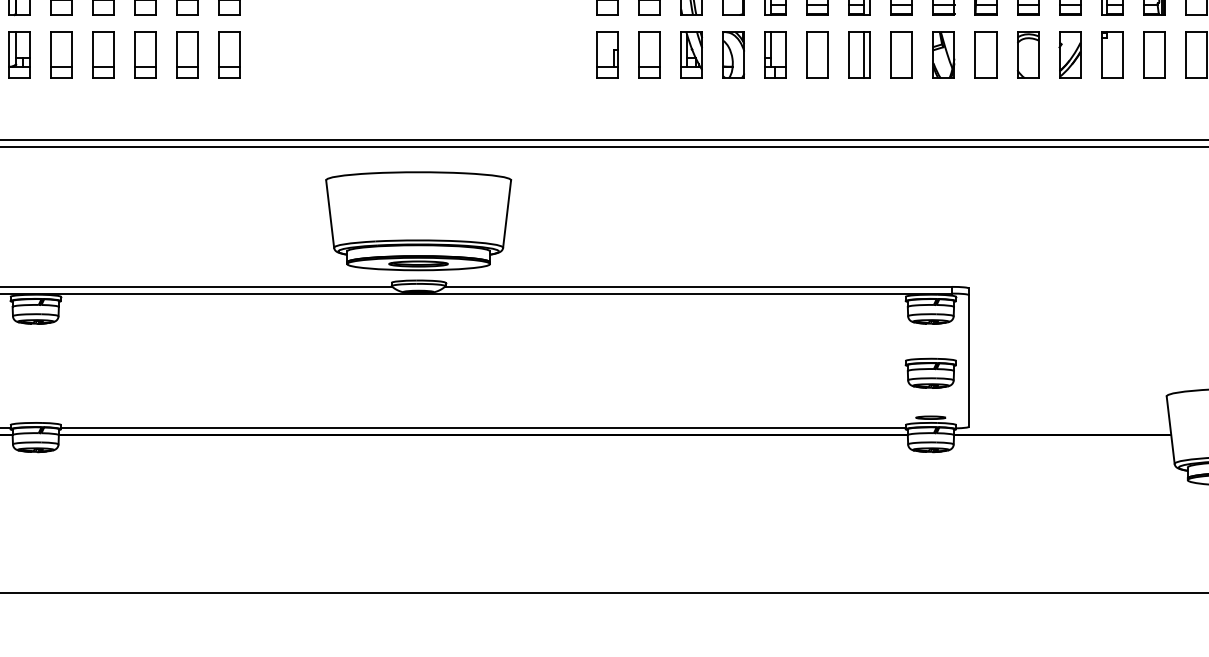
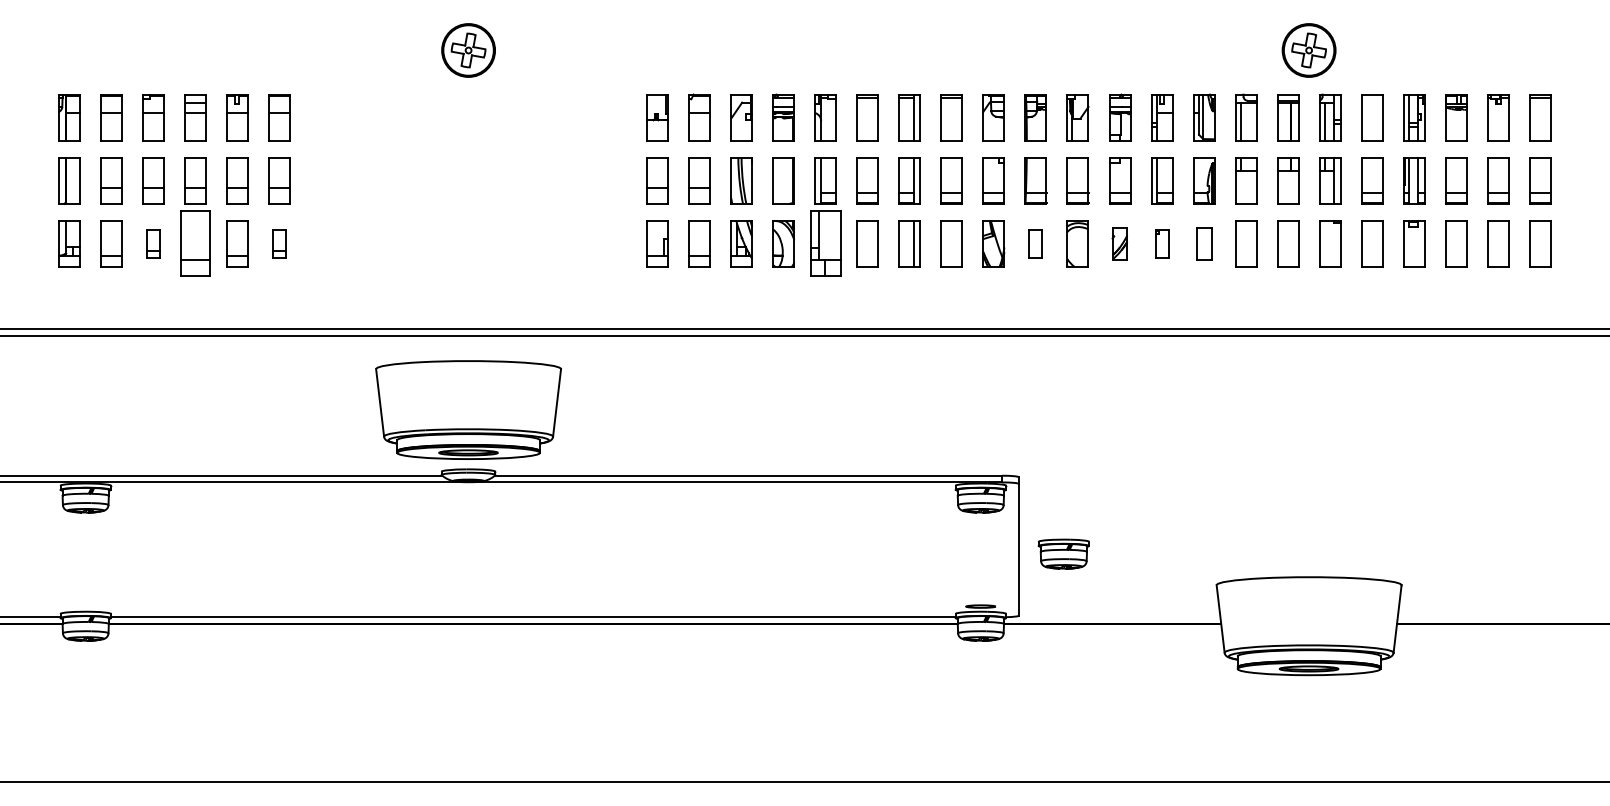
part: (103, 54) -> (153, 243), size x0.6
part: (145, 54) -> (195, 243), size x1.4
part: (229, 54) -> (279, 243), size x0.6
part: (775, 54) -> (825, 243), size x1.4
part: (985, 54) -> (1035, 243), size x0.6
part: (1069, 54) -> (1119, 243), size x0.7
part: (1112, 54) -> (1162, 243), size x0.6
part: (1154, 54) -> (1204, 243), size x0.7
part: (930, 372) -> (1063, 553), moved

